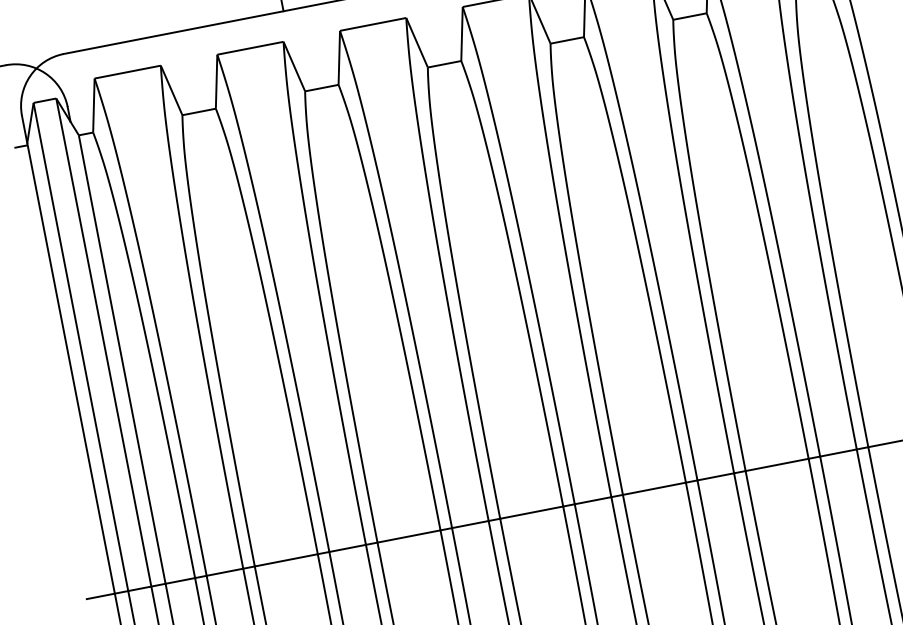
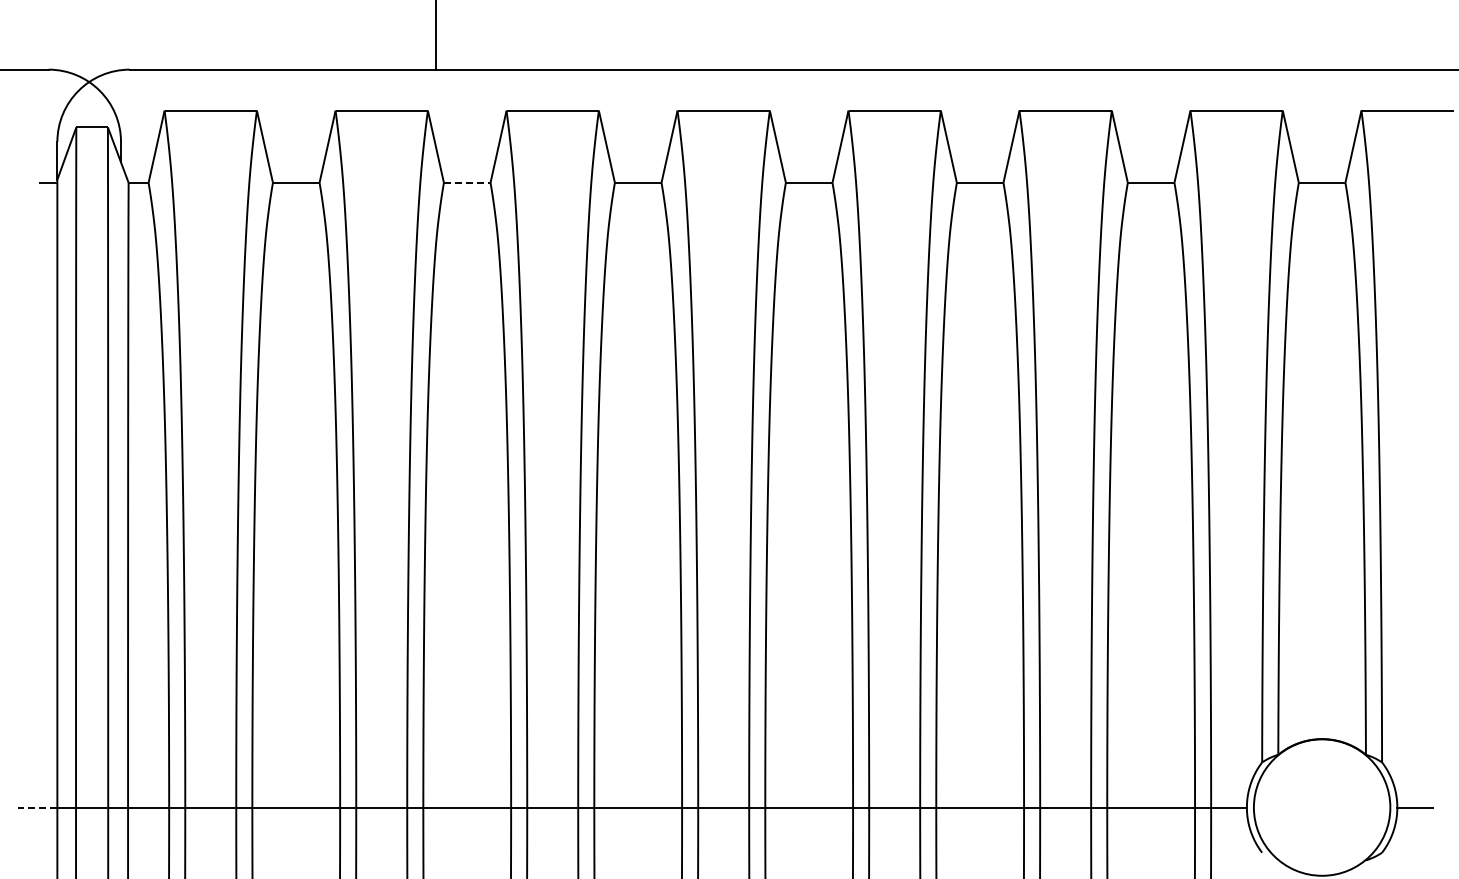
line: (322, 87) -> (467, 182), solid -> dashed
line: (100, 596) -> (37, 807), solid -> dashed

